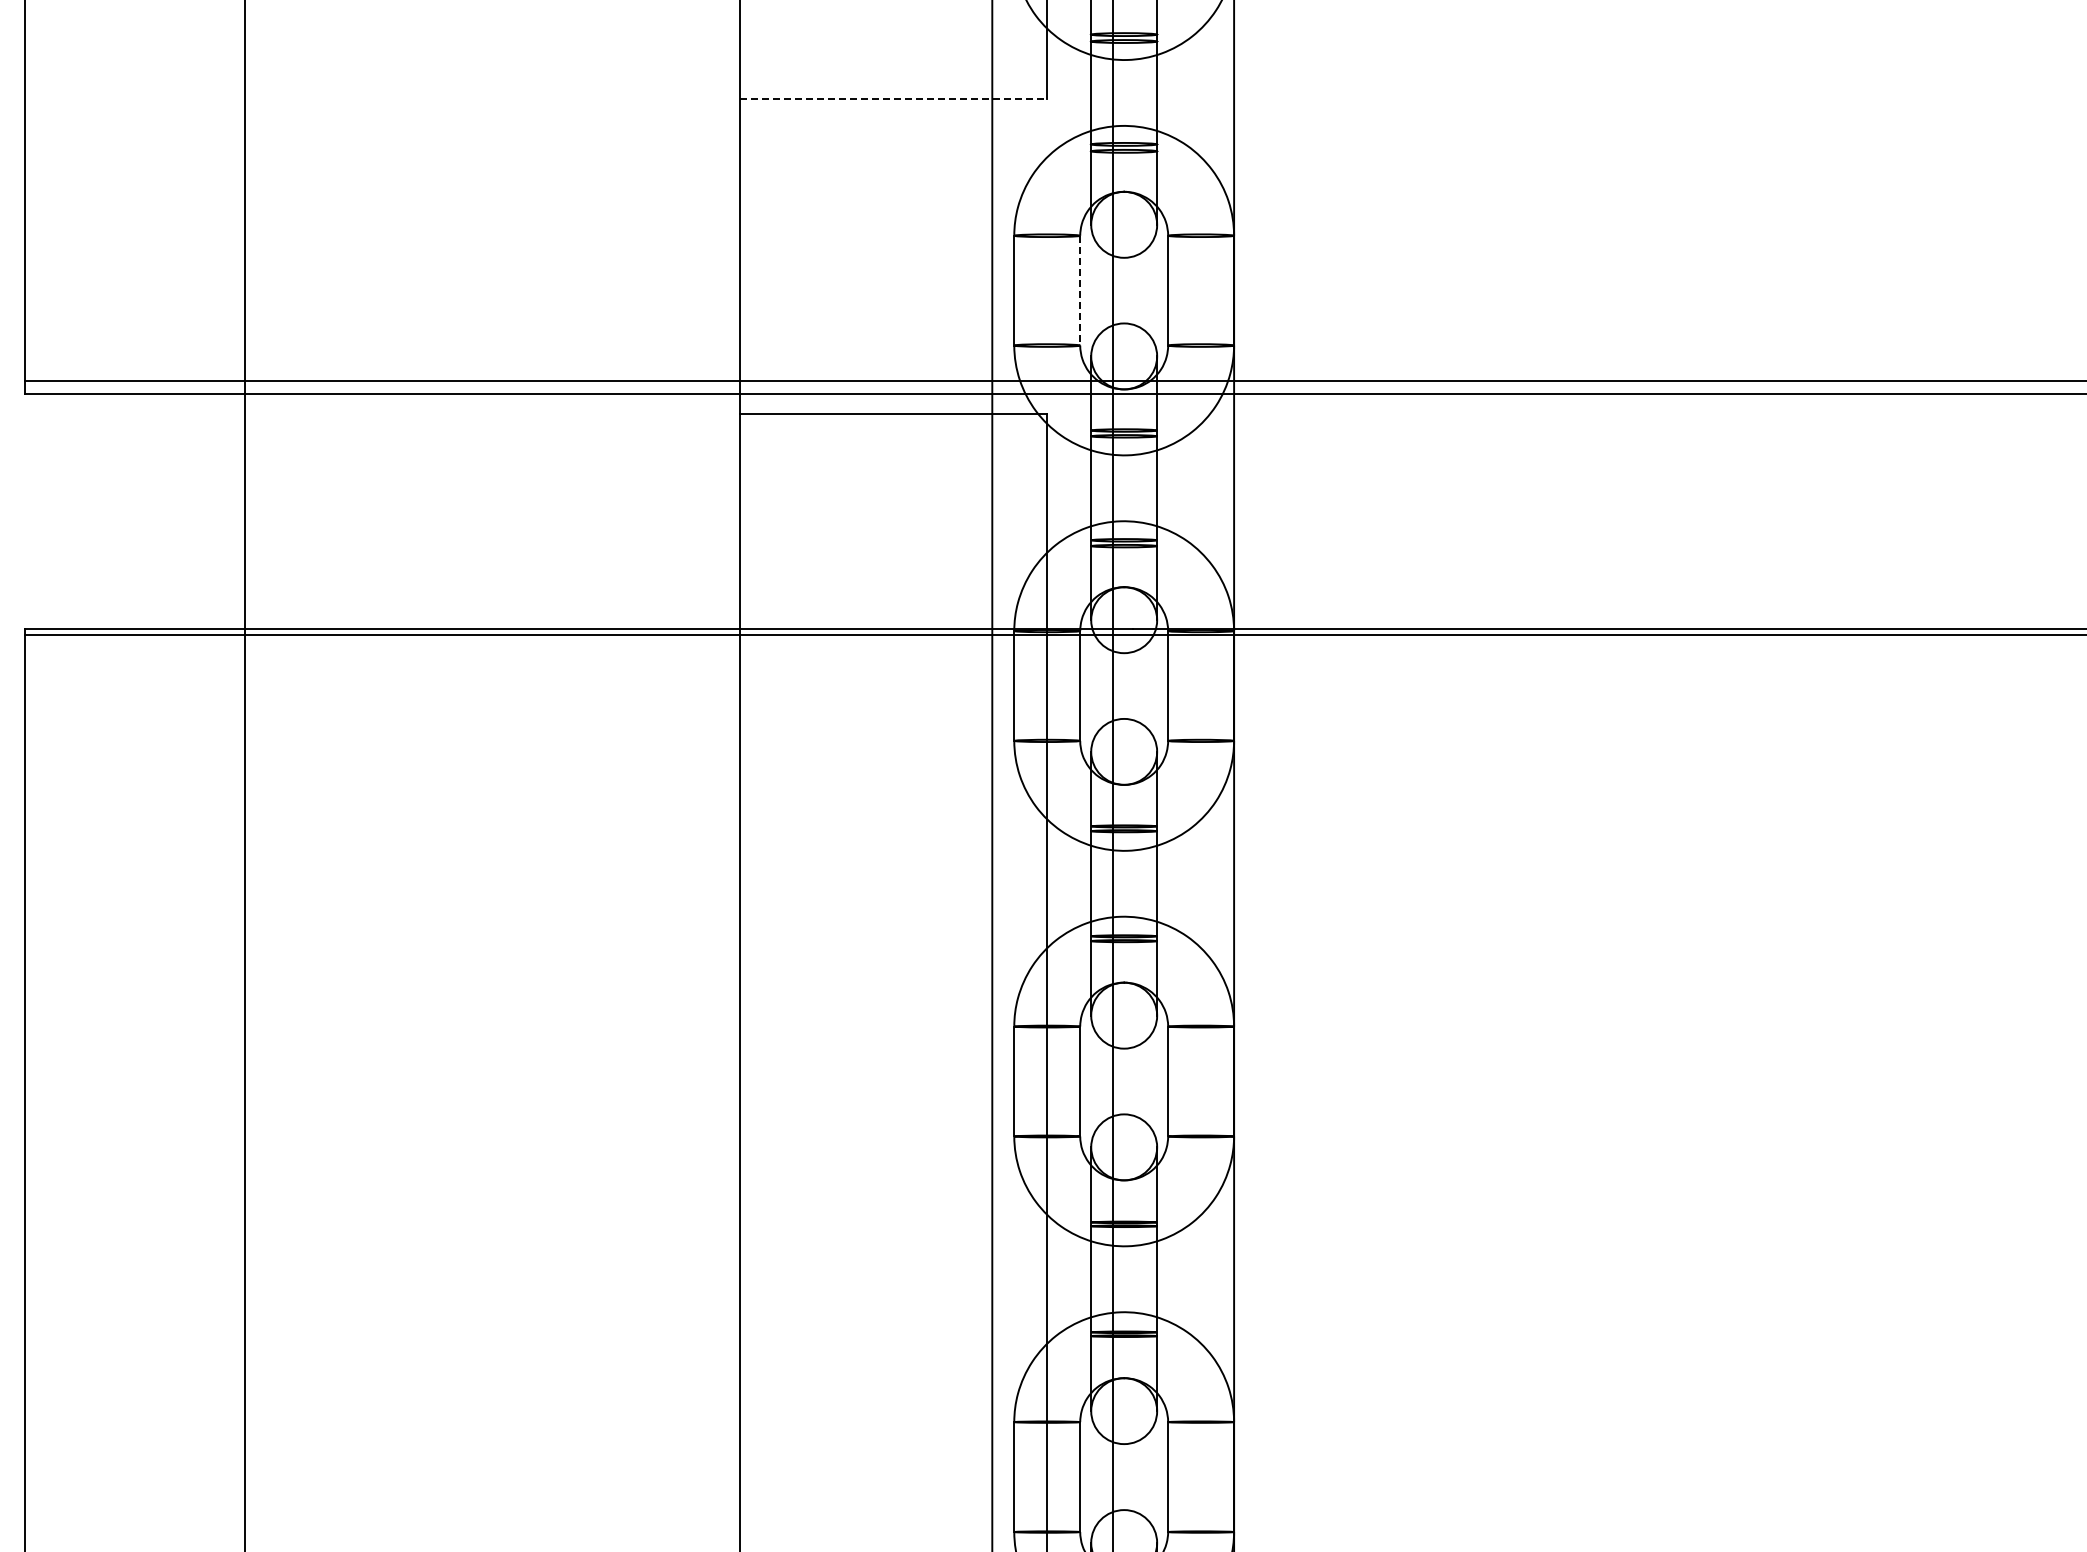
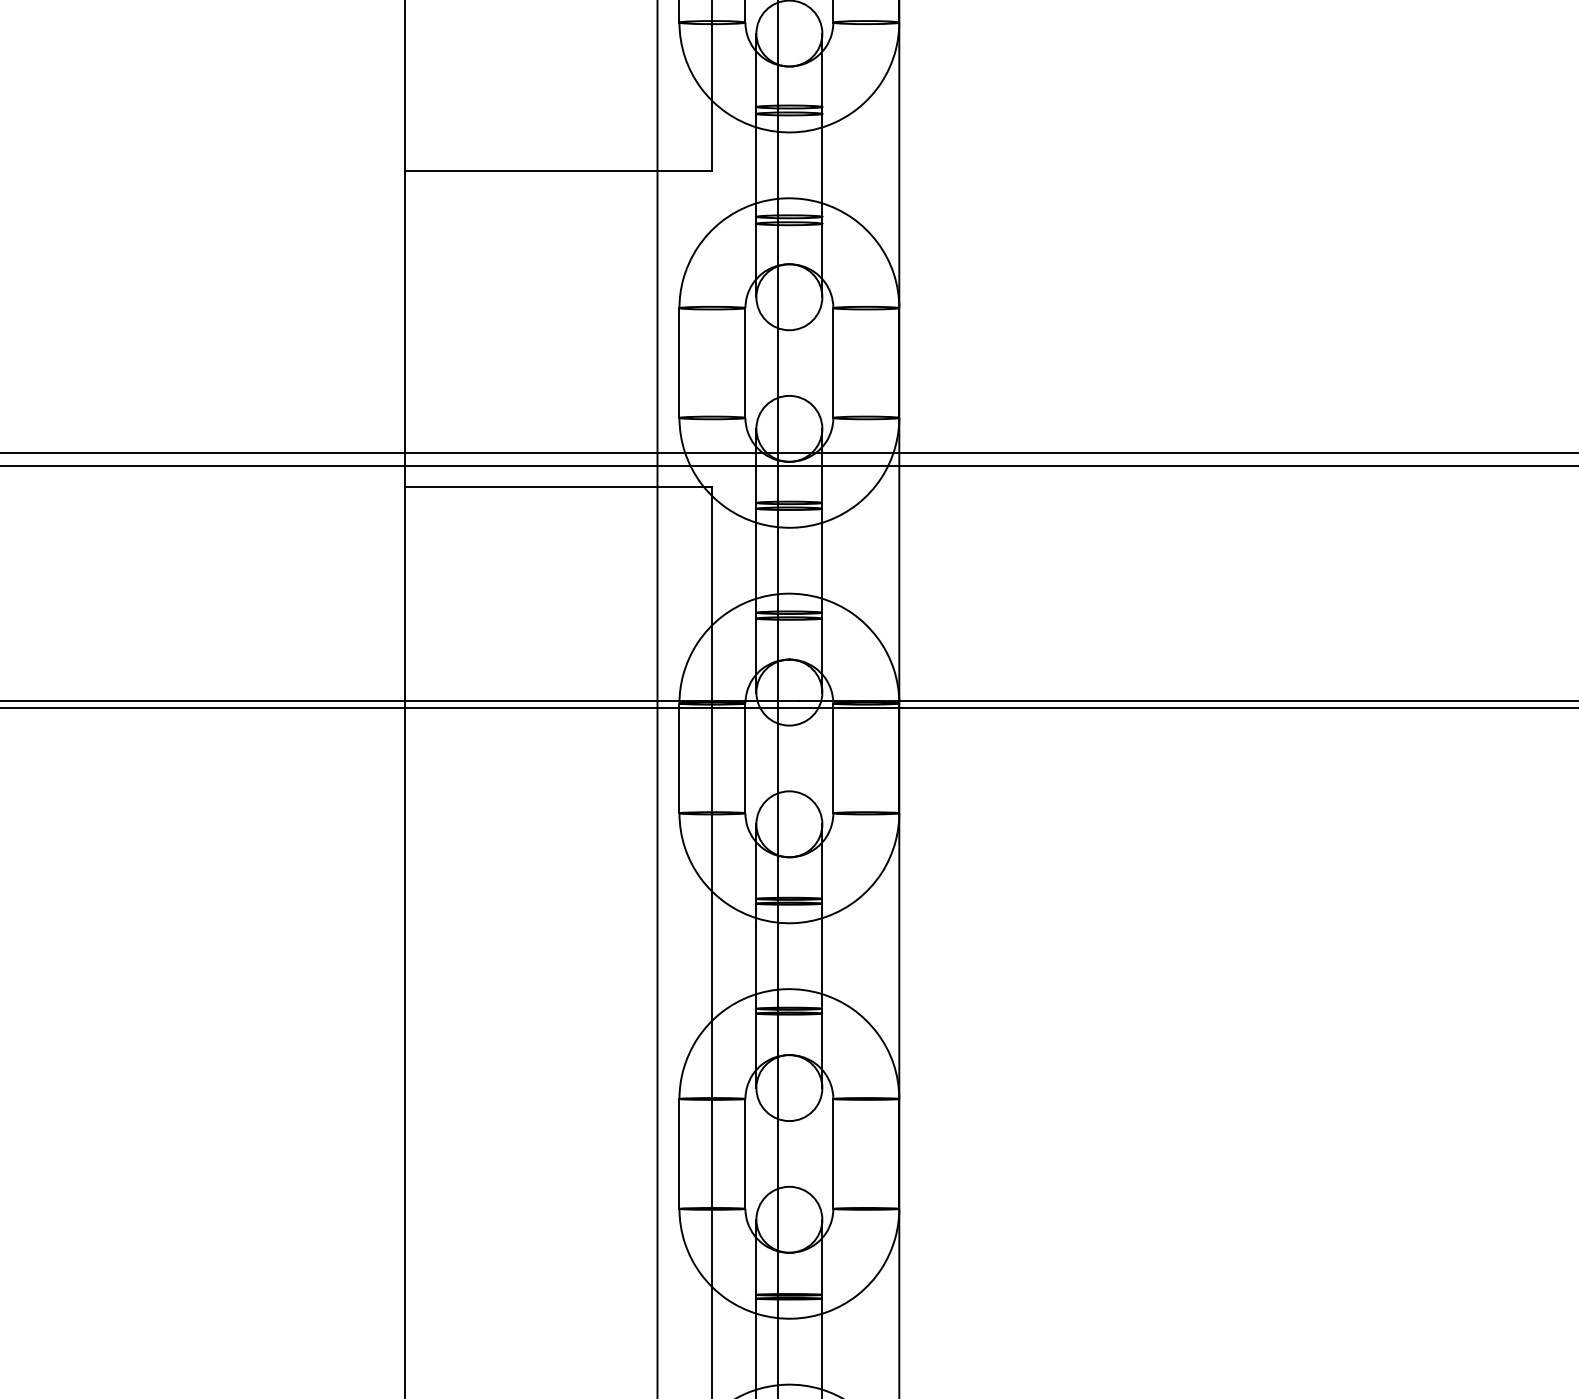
line: (893, 98) -> (558, 170), dashed -> solid
line: (1080, 290) -> (745, 362), dashed -> solid

